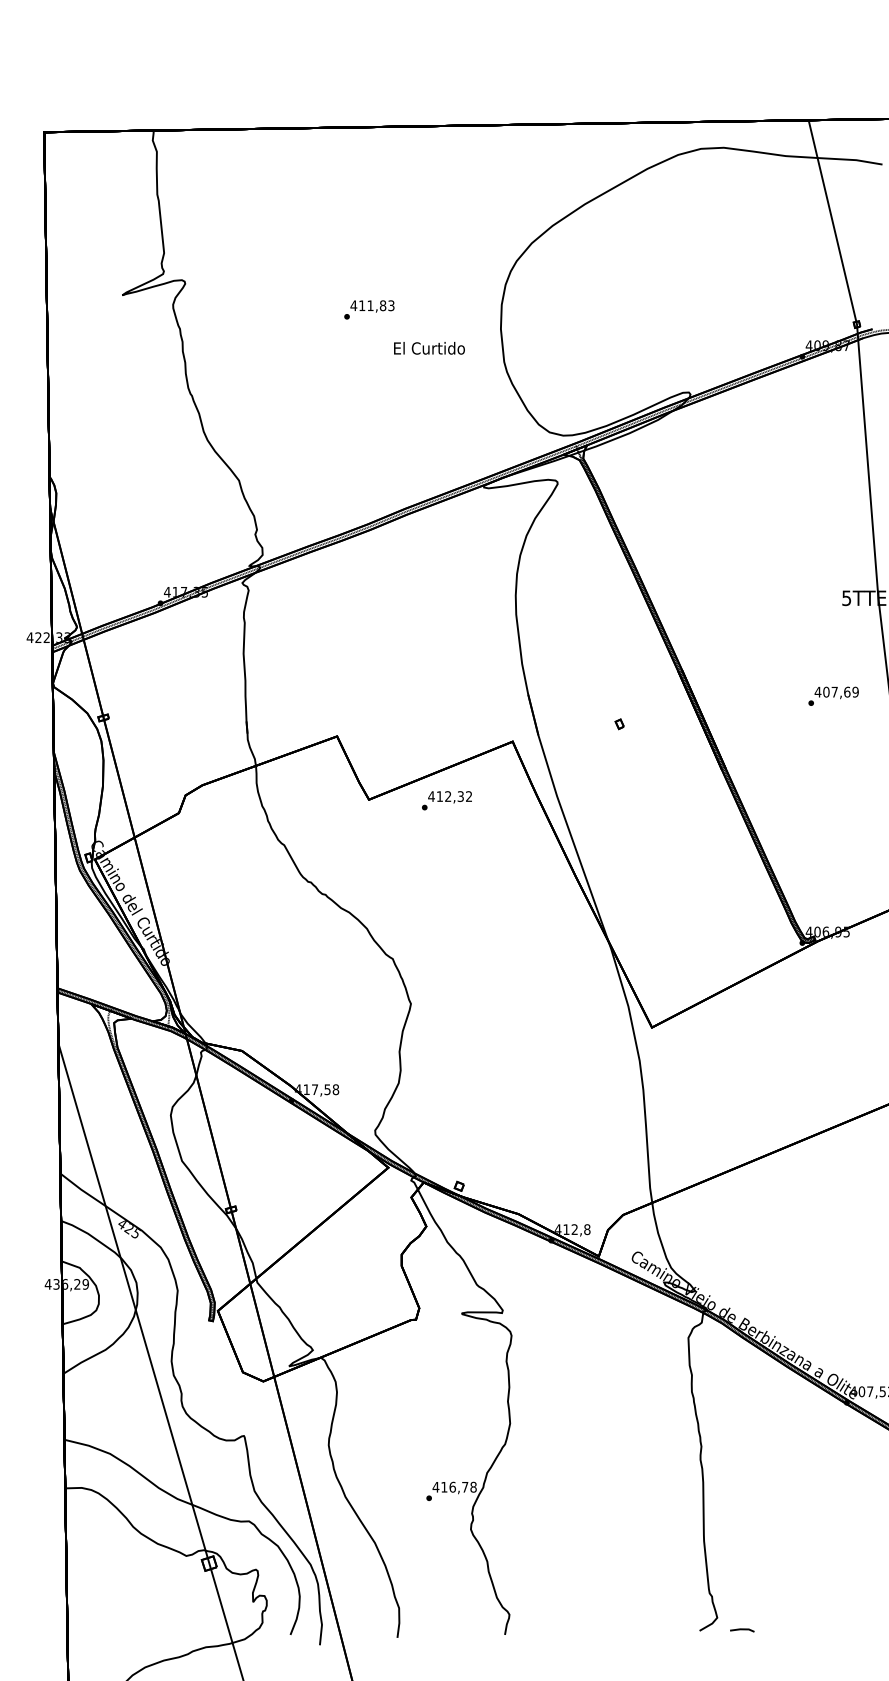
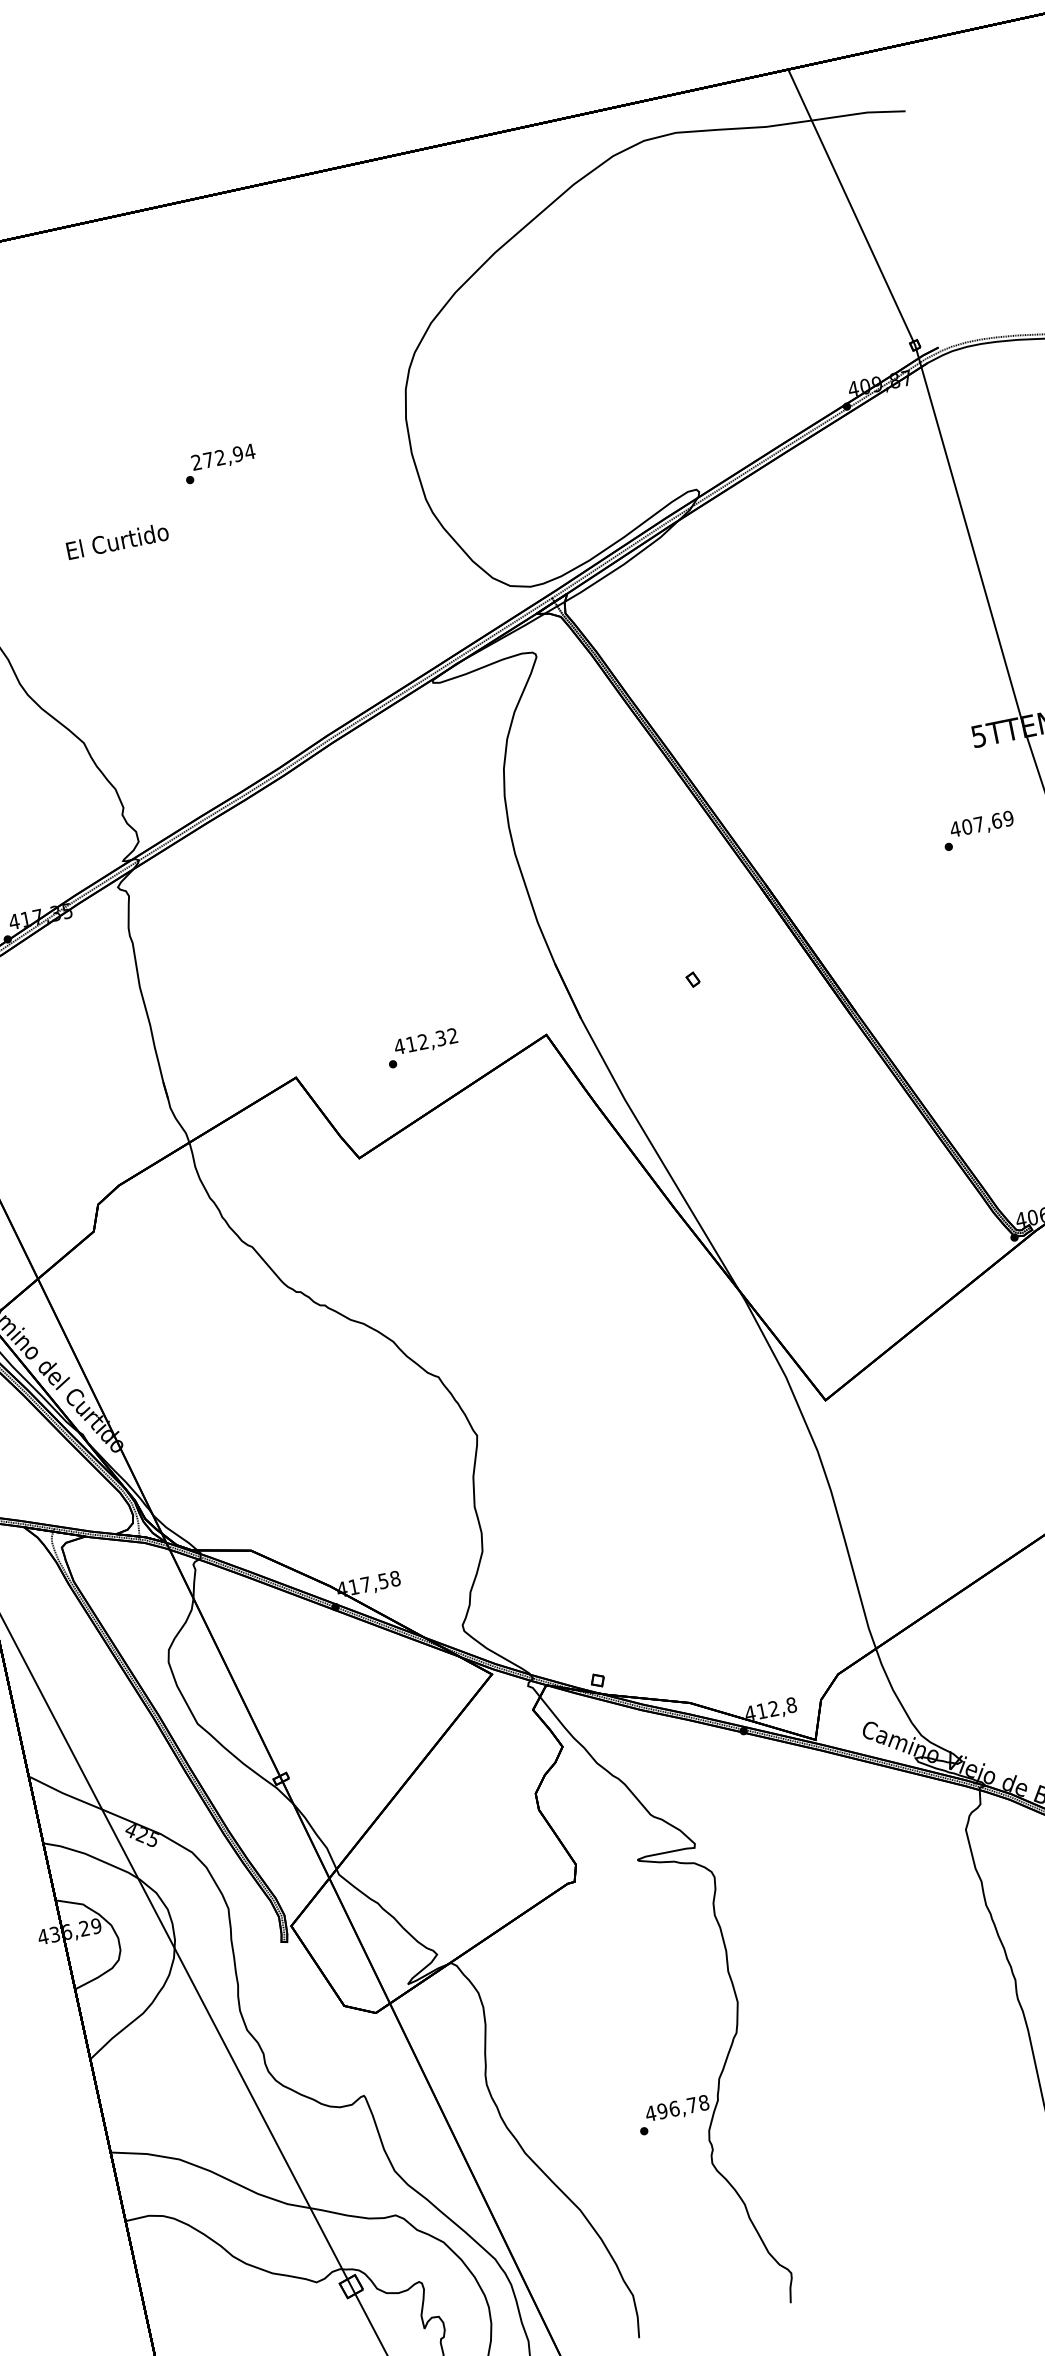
text: (372, 305) -> (223, 456), 411,83 -> 272,94
text: (429, 348) -> (117, 541), moved
text: (833, 695) -> (978, 829), moved
text: (446, 800) -> (421, 1047), moved
text: (444, 1486) -> (662, 2110), 416,78 -> 496,78

